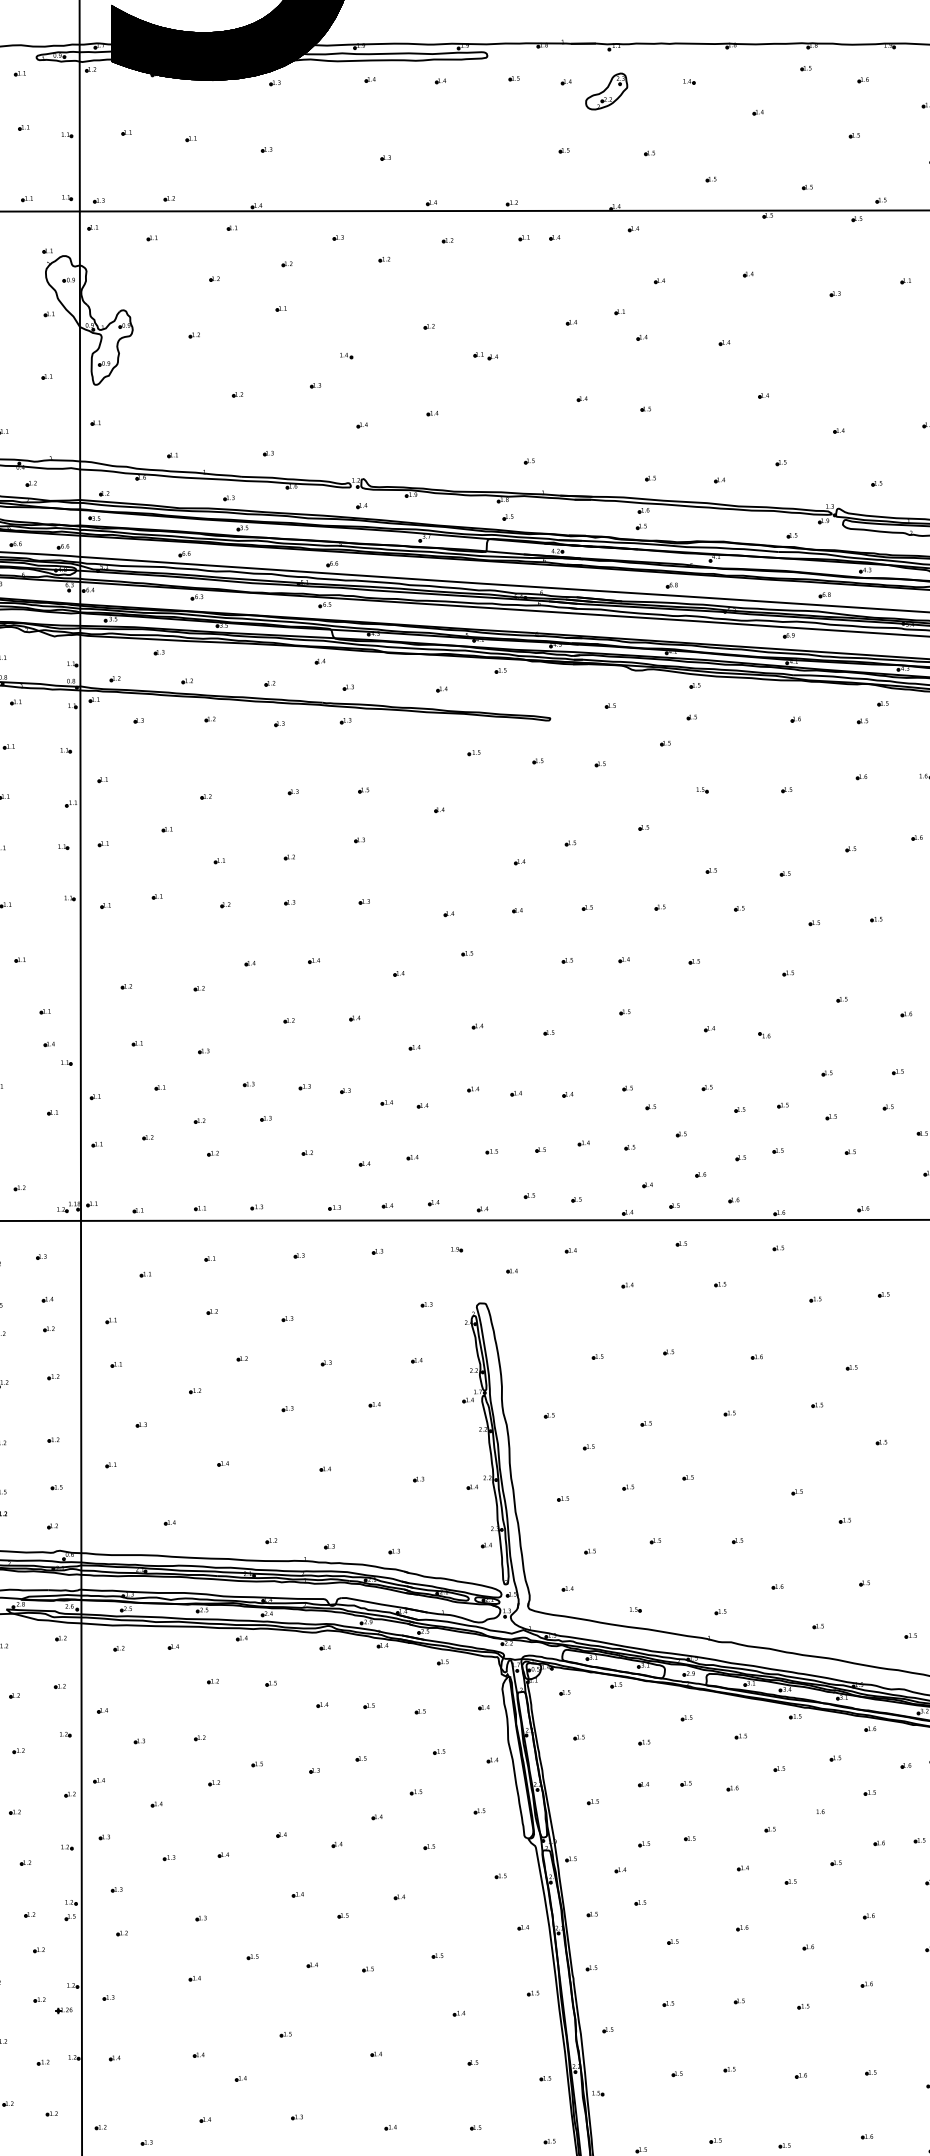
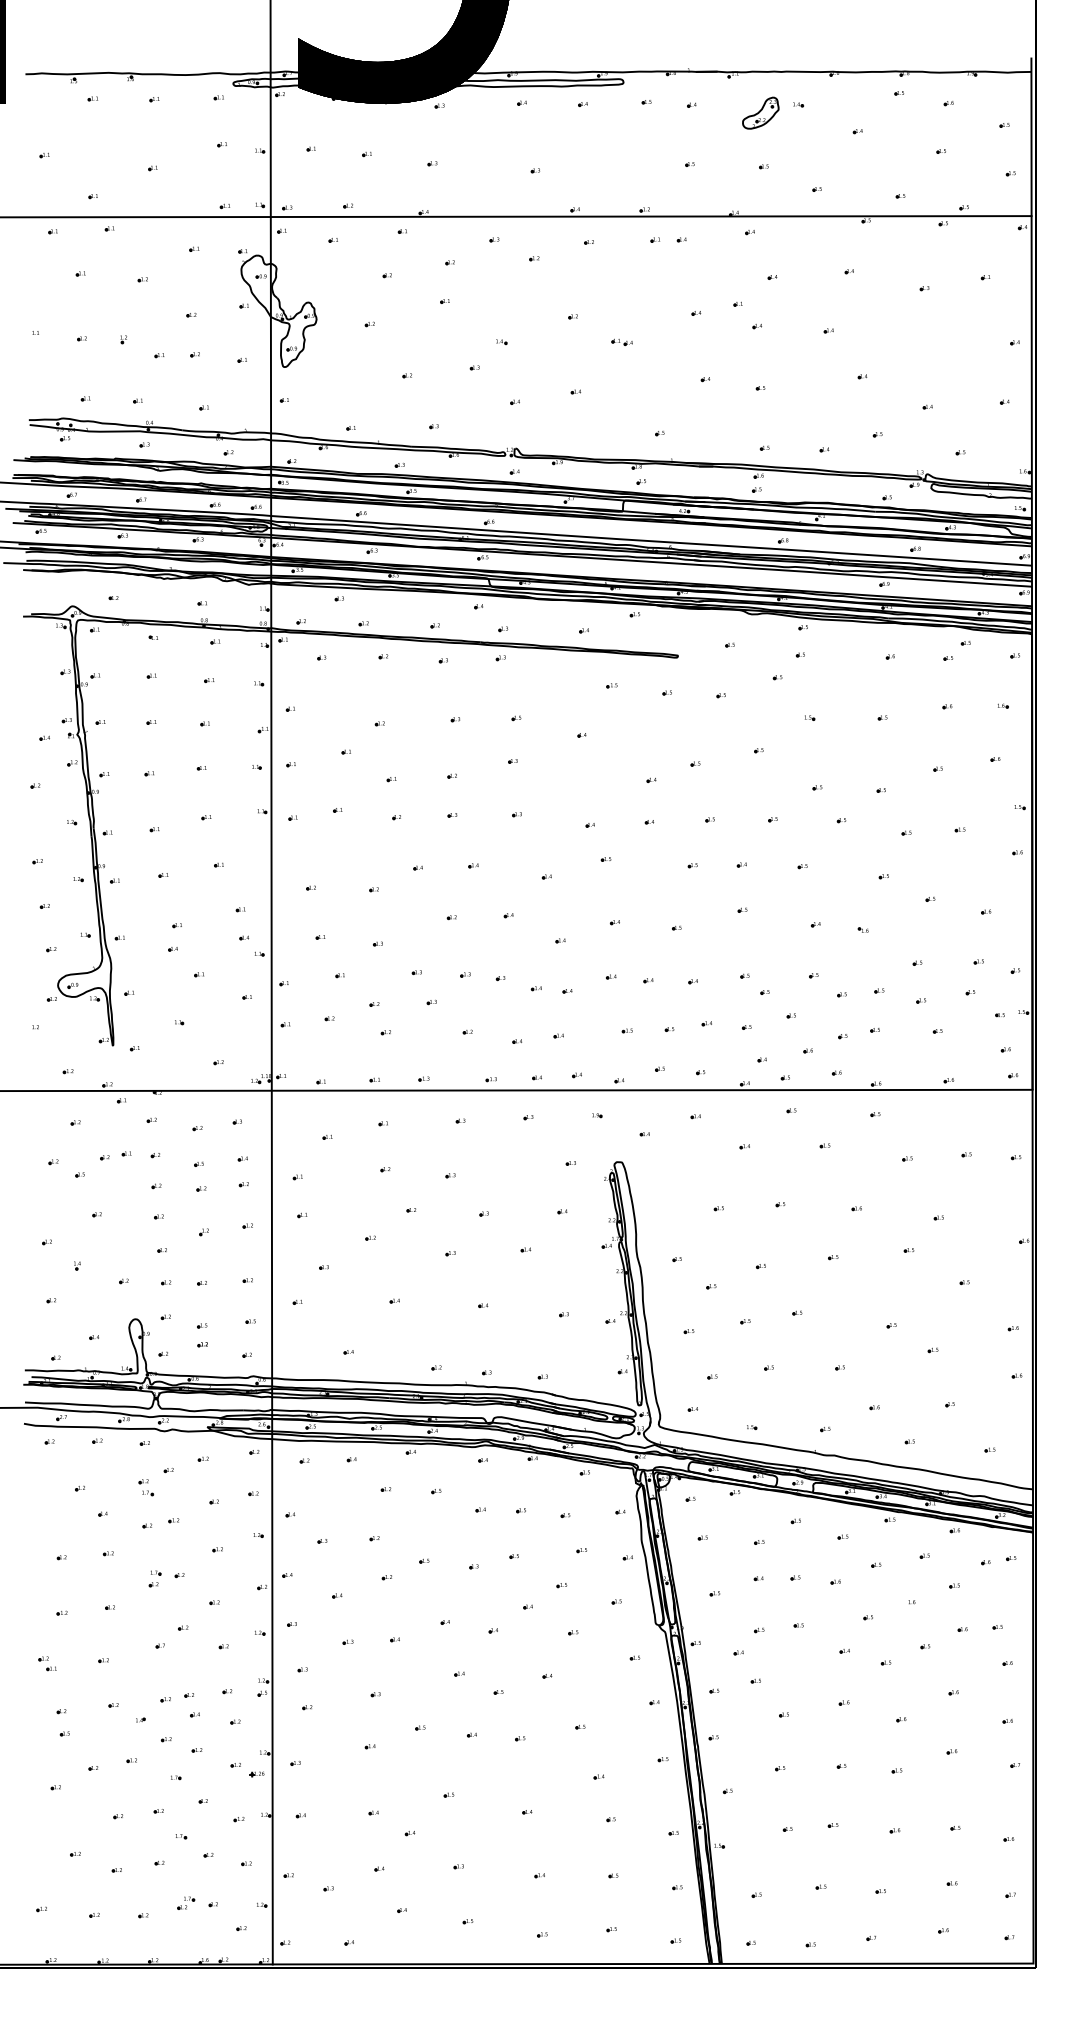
part: (606, 90) -> (760, 112), moved

